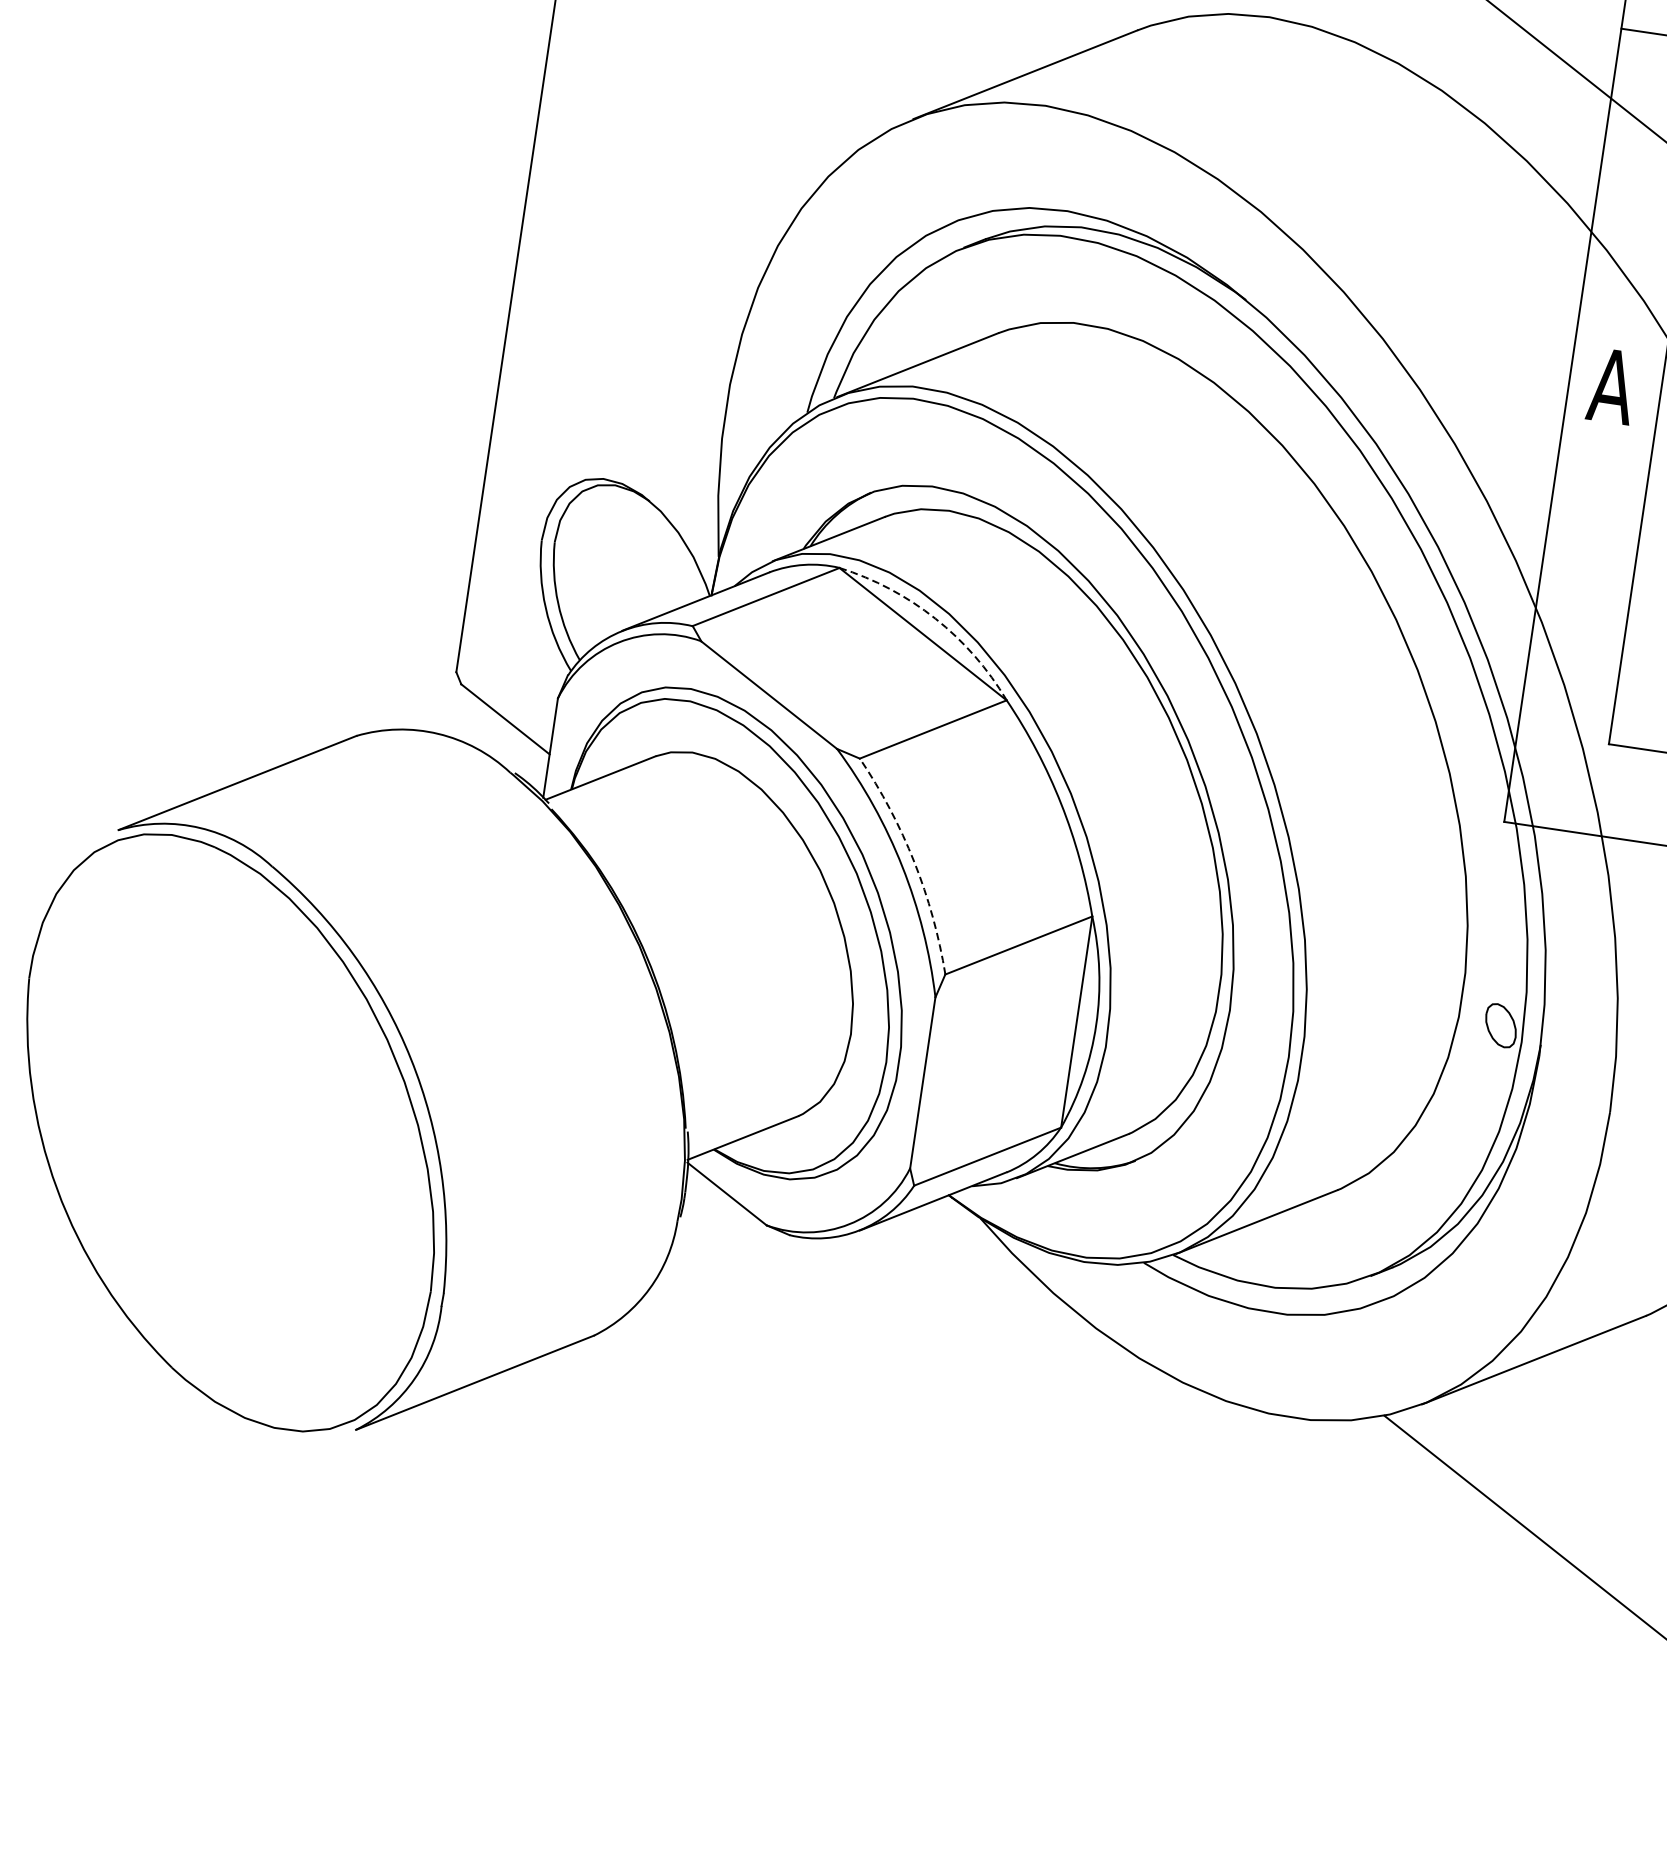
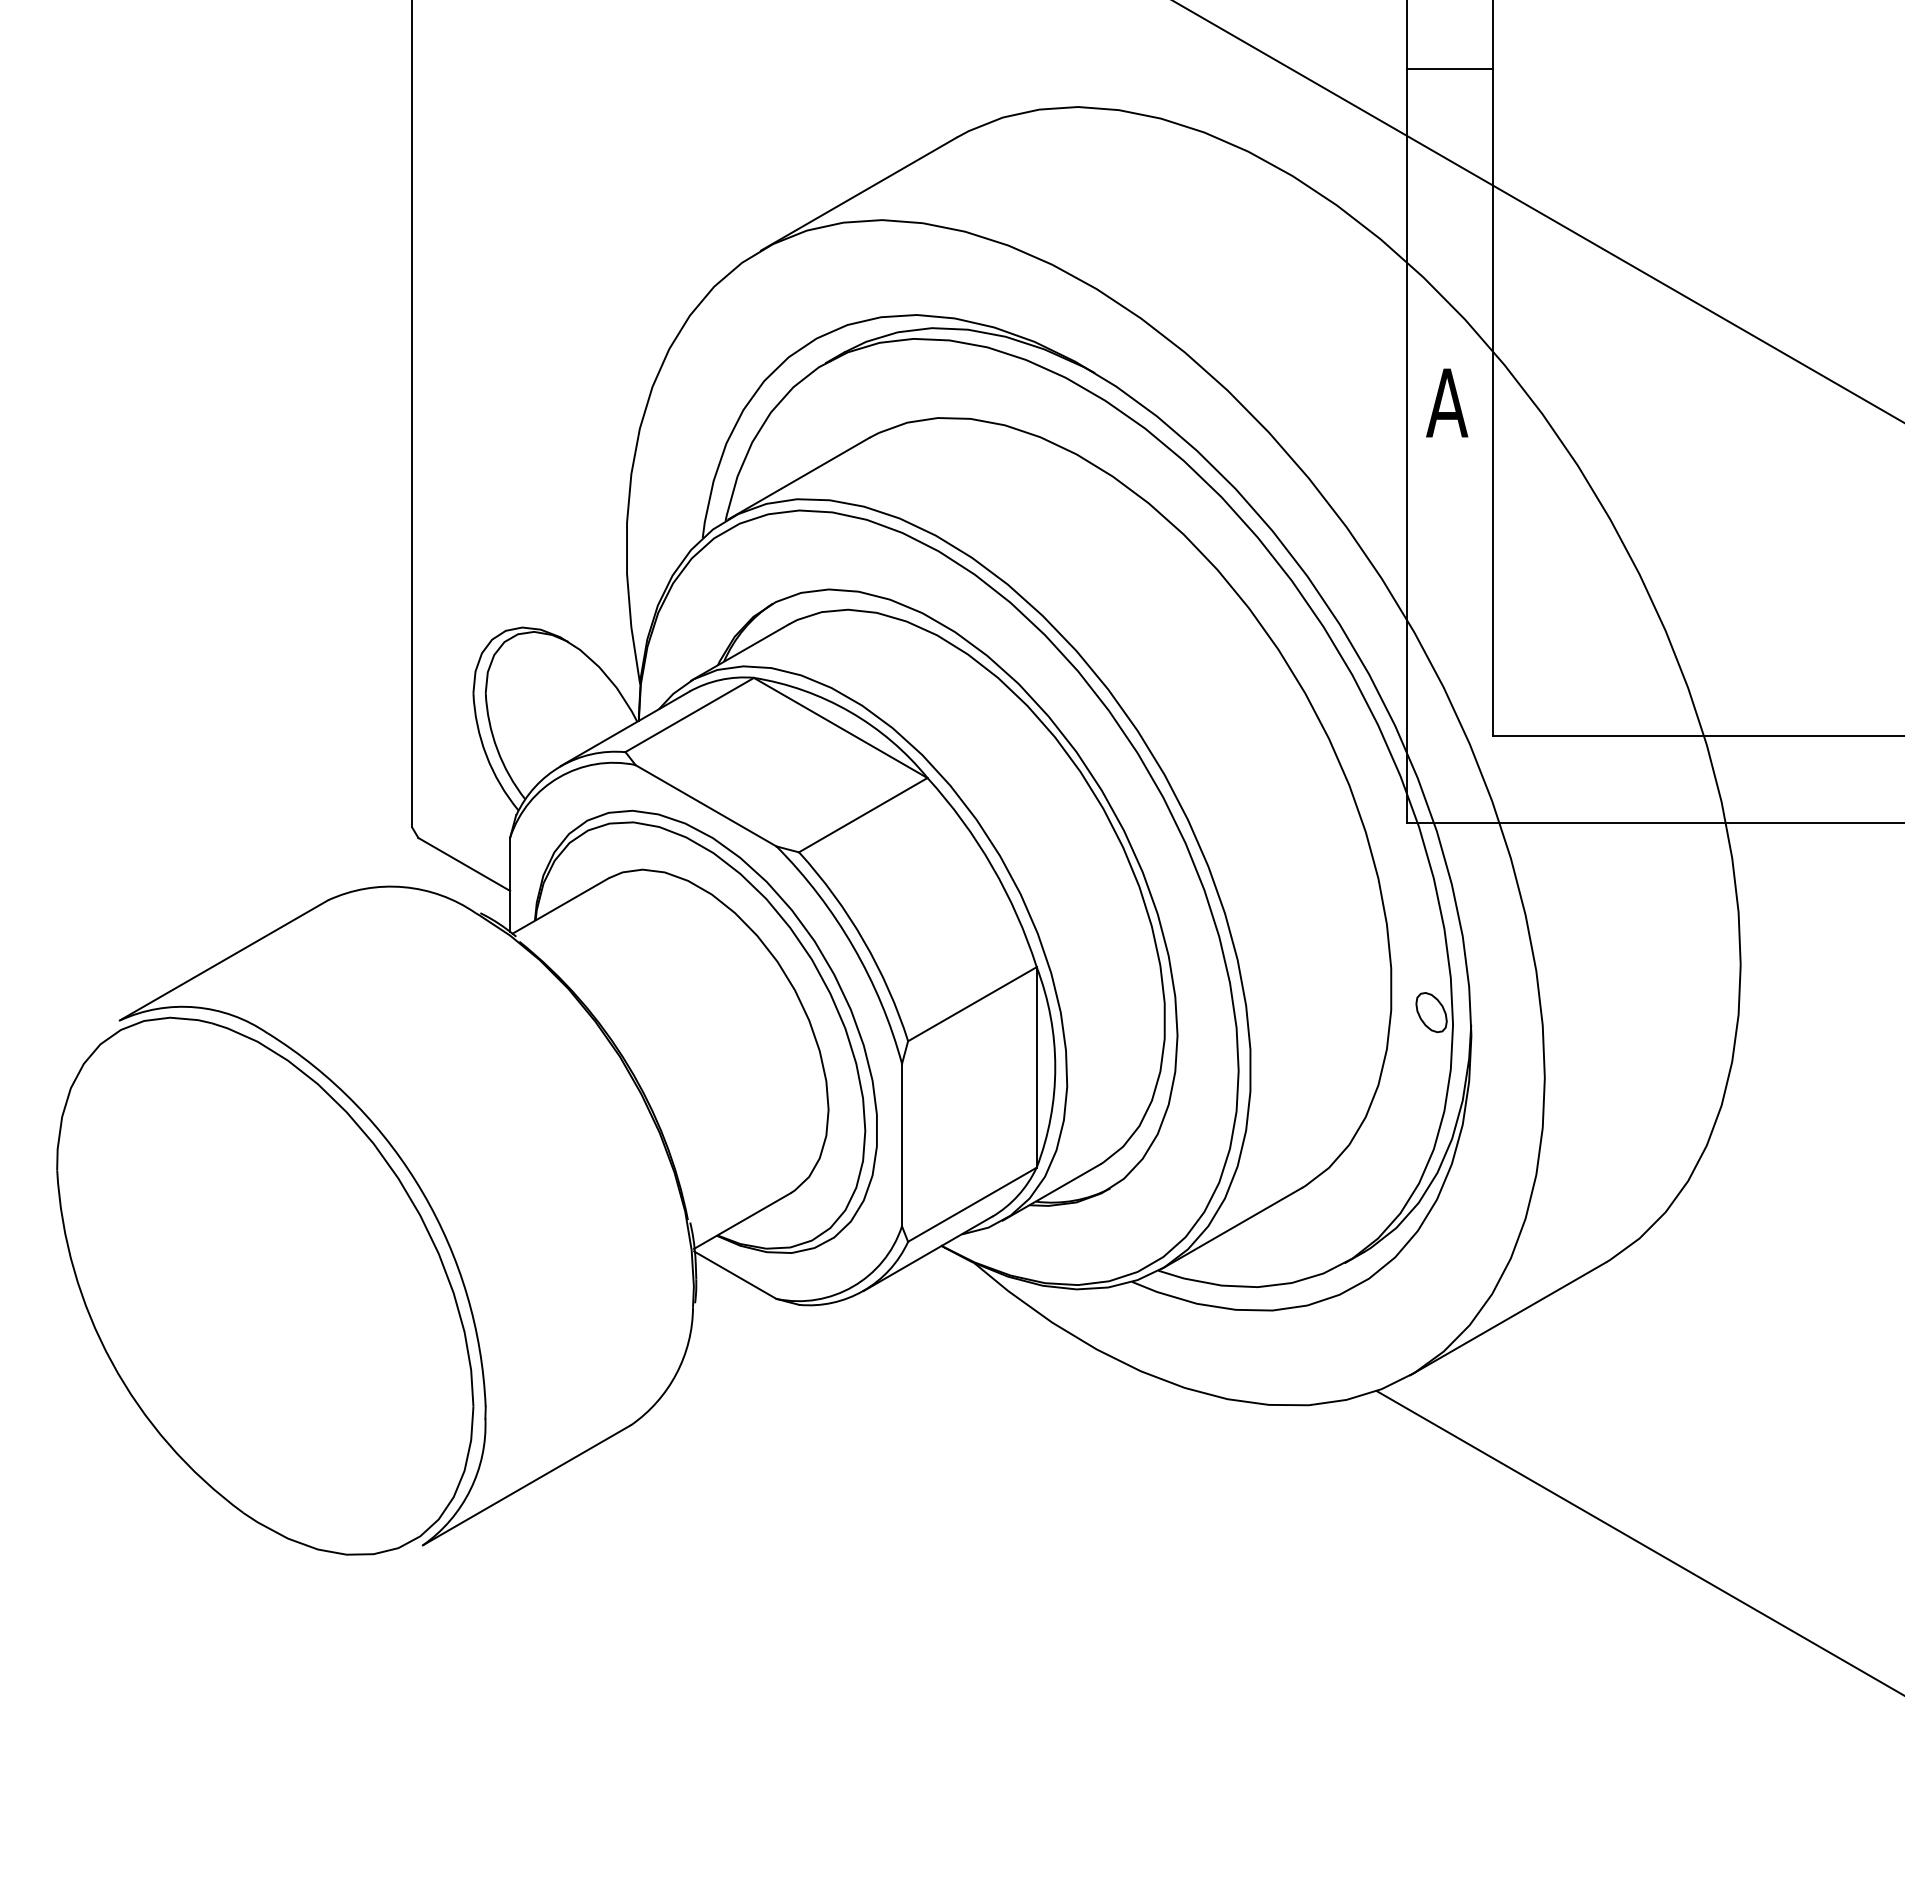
arc: (935, 618) -> (850, 711), dashed -> solid
arc: (913, 862) -> (863, 941), dashed -> solid

